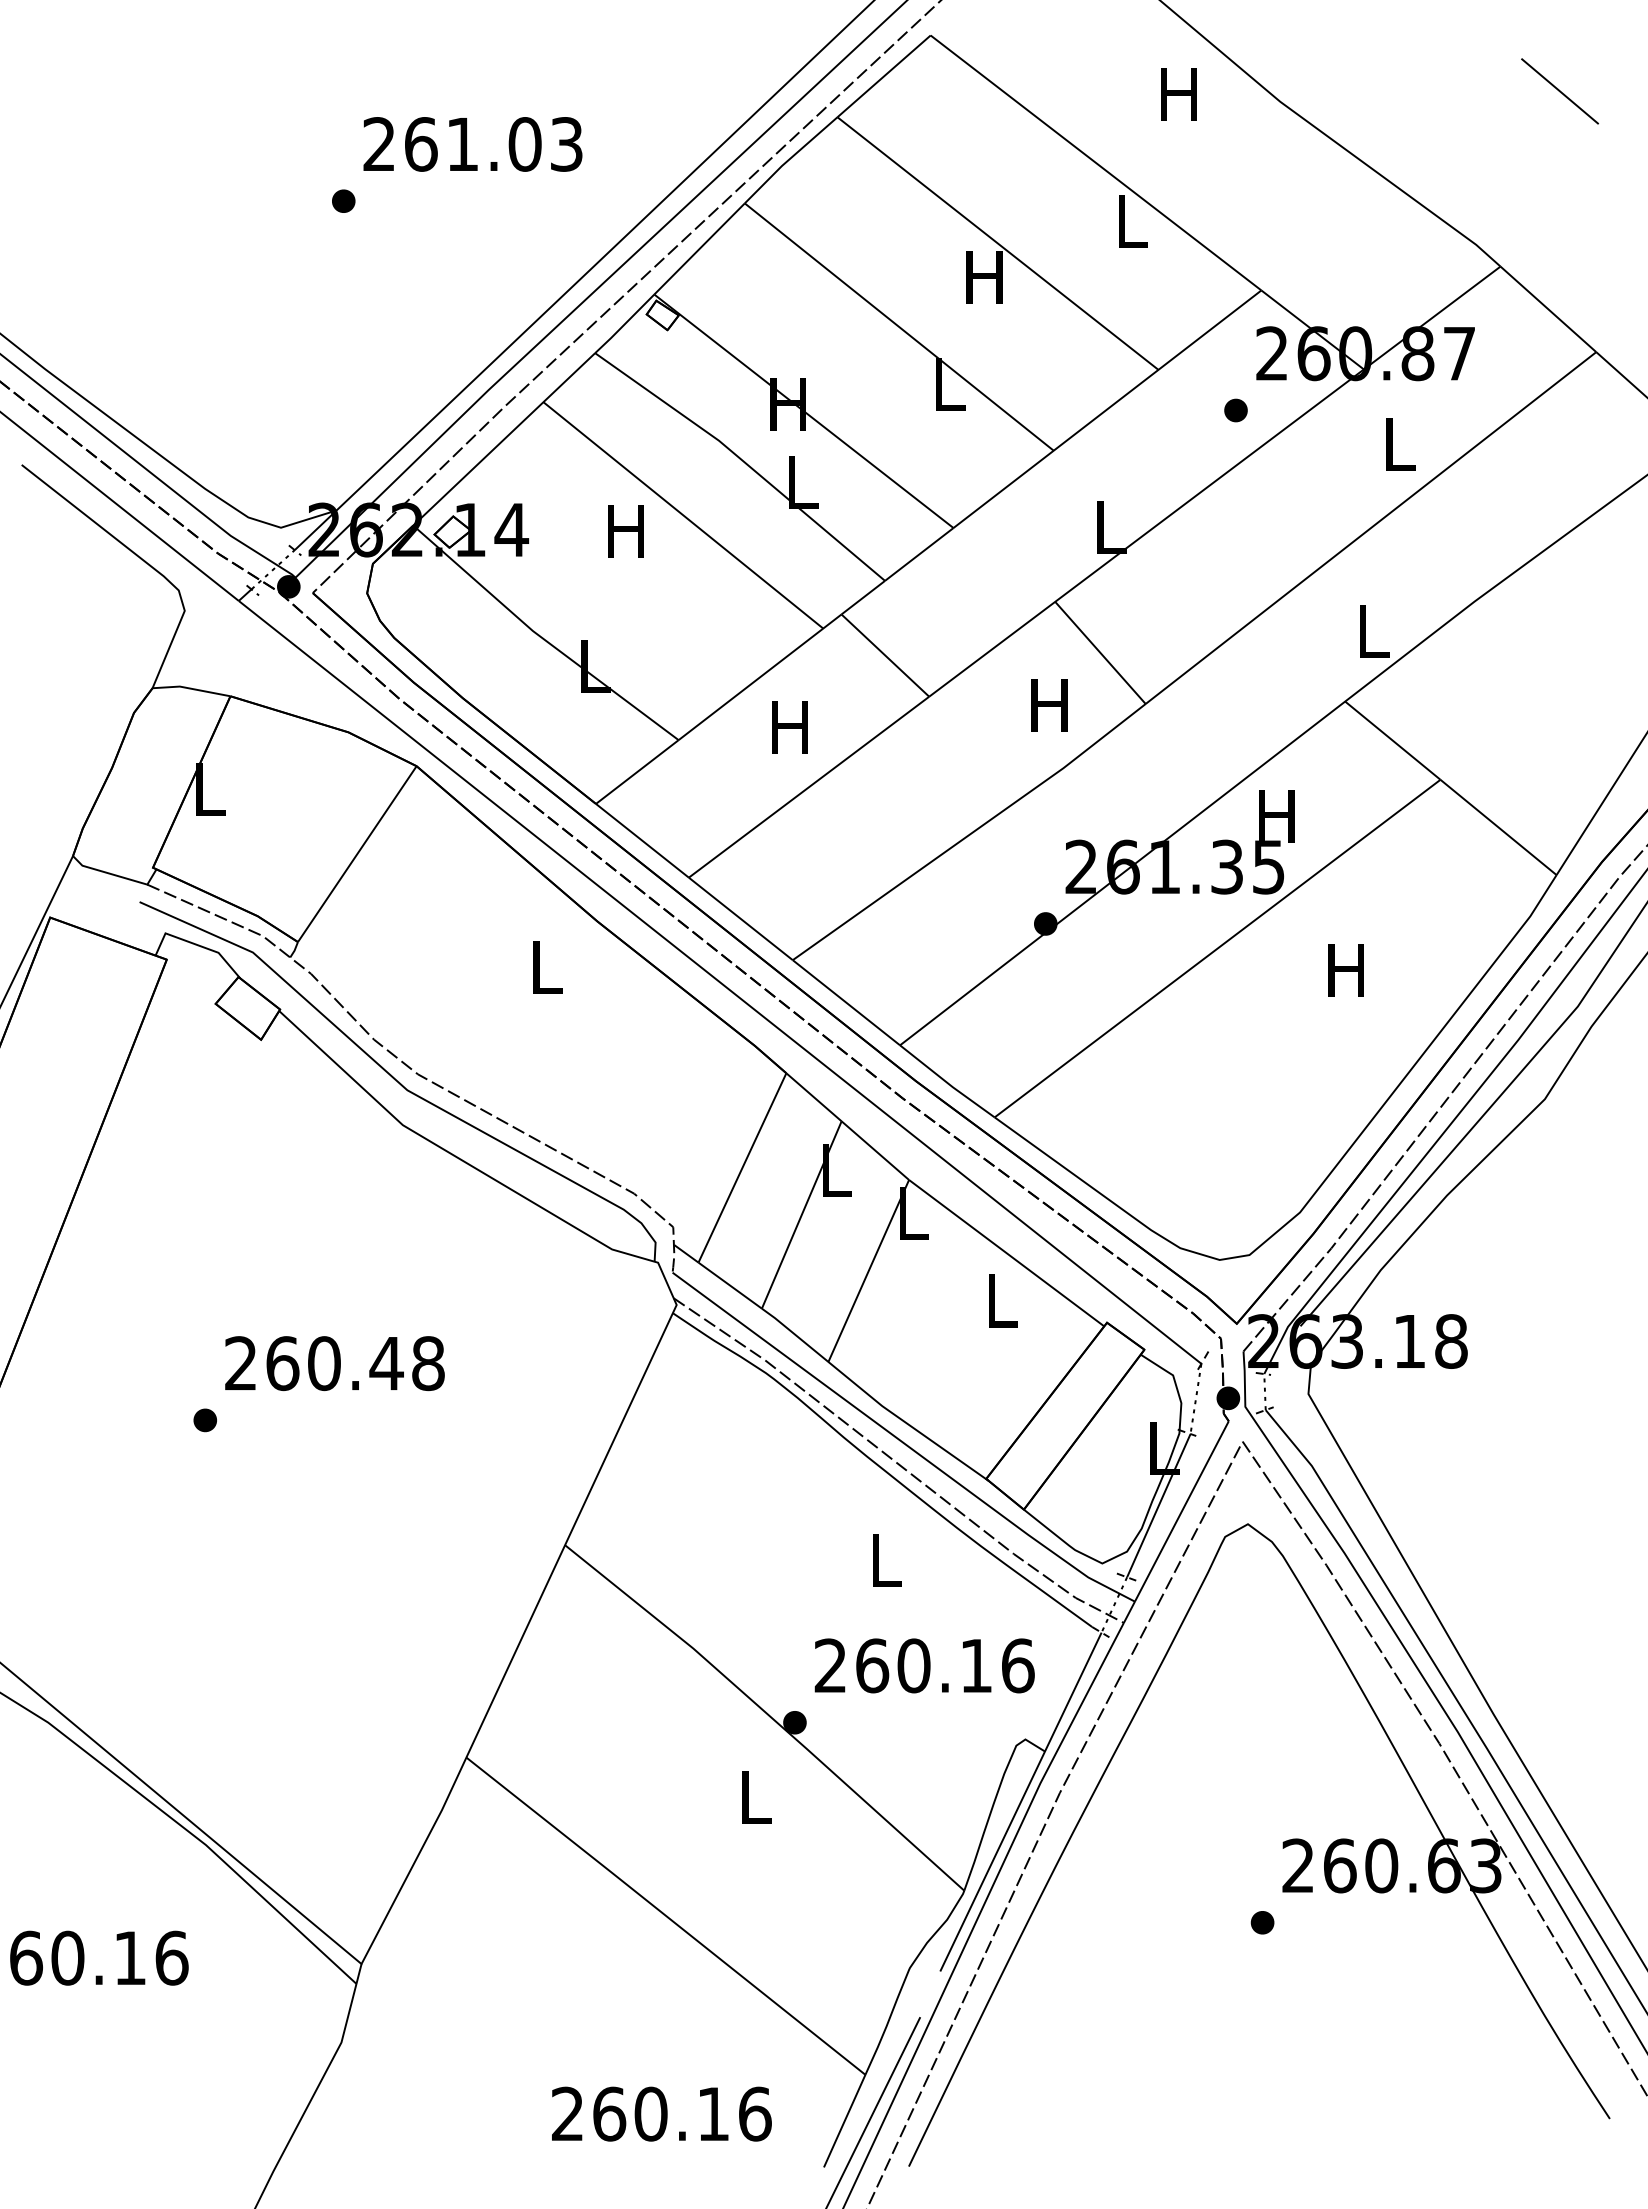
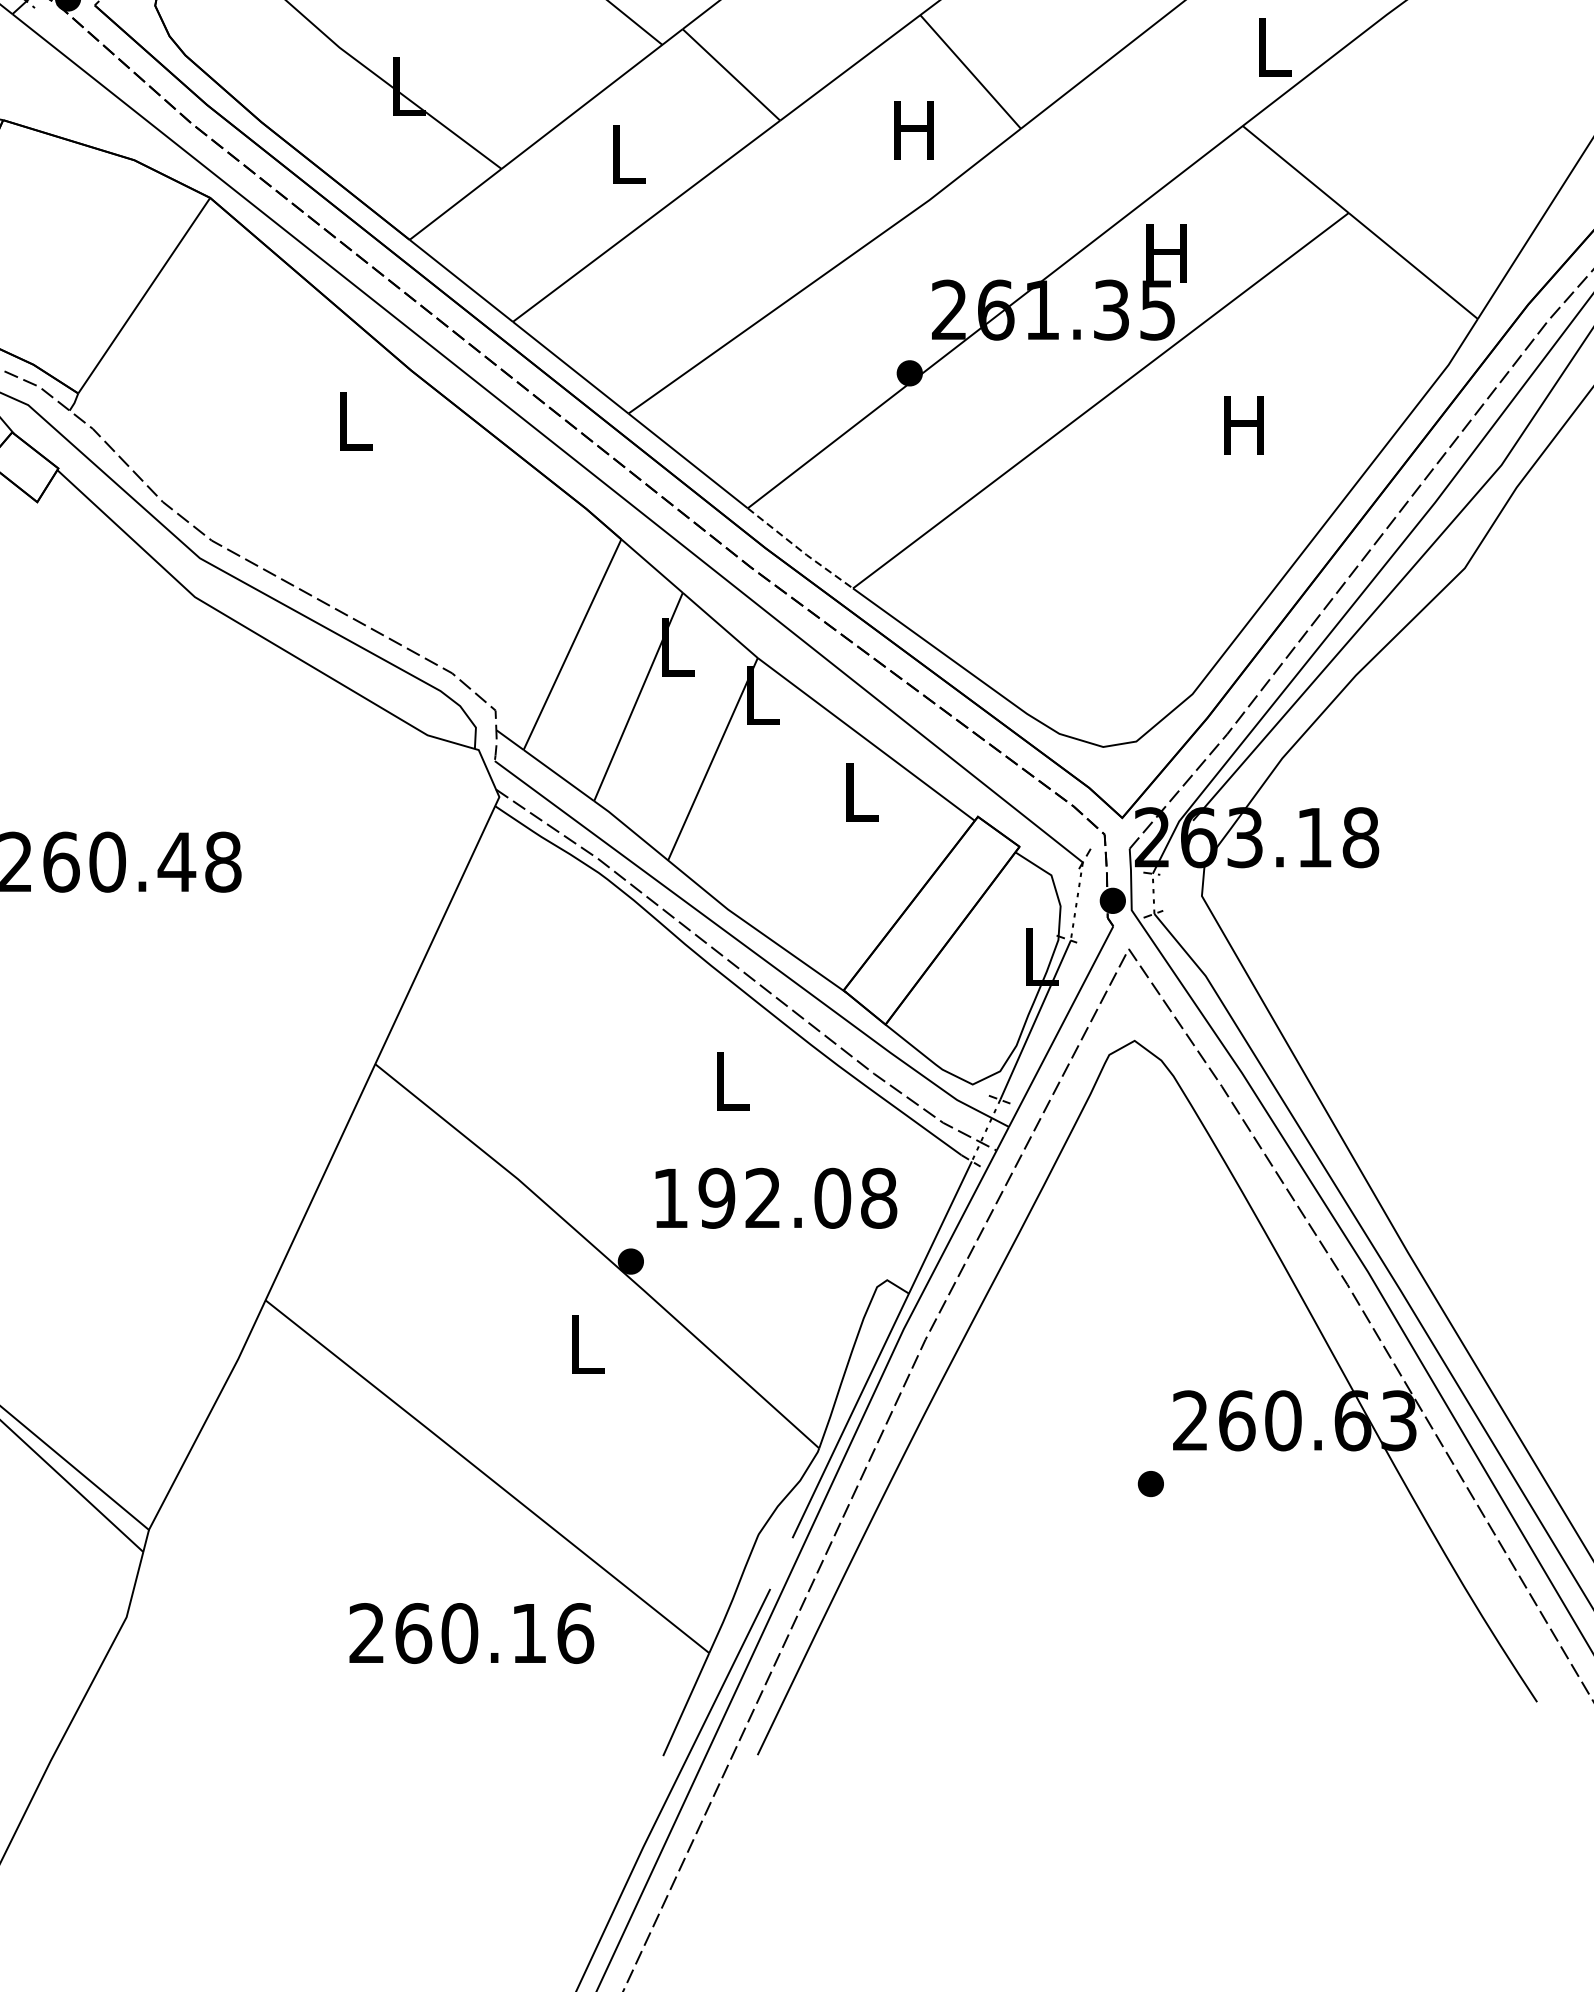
text: (789, 727) -> (624, 154), H -> L
line: (947, 1083) -> (800, 550), solid -> dashed
text: (924, 1665) -> (774, 1197), 260.16 -> 192.08
text: (661, 2113) -> (471, 1632), moved

